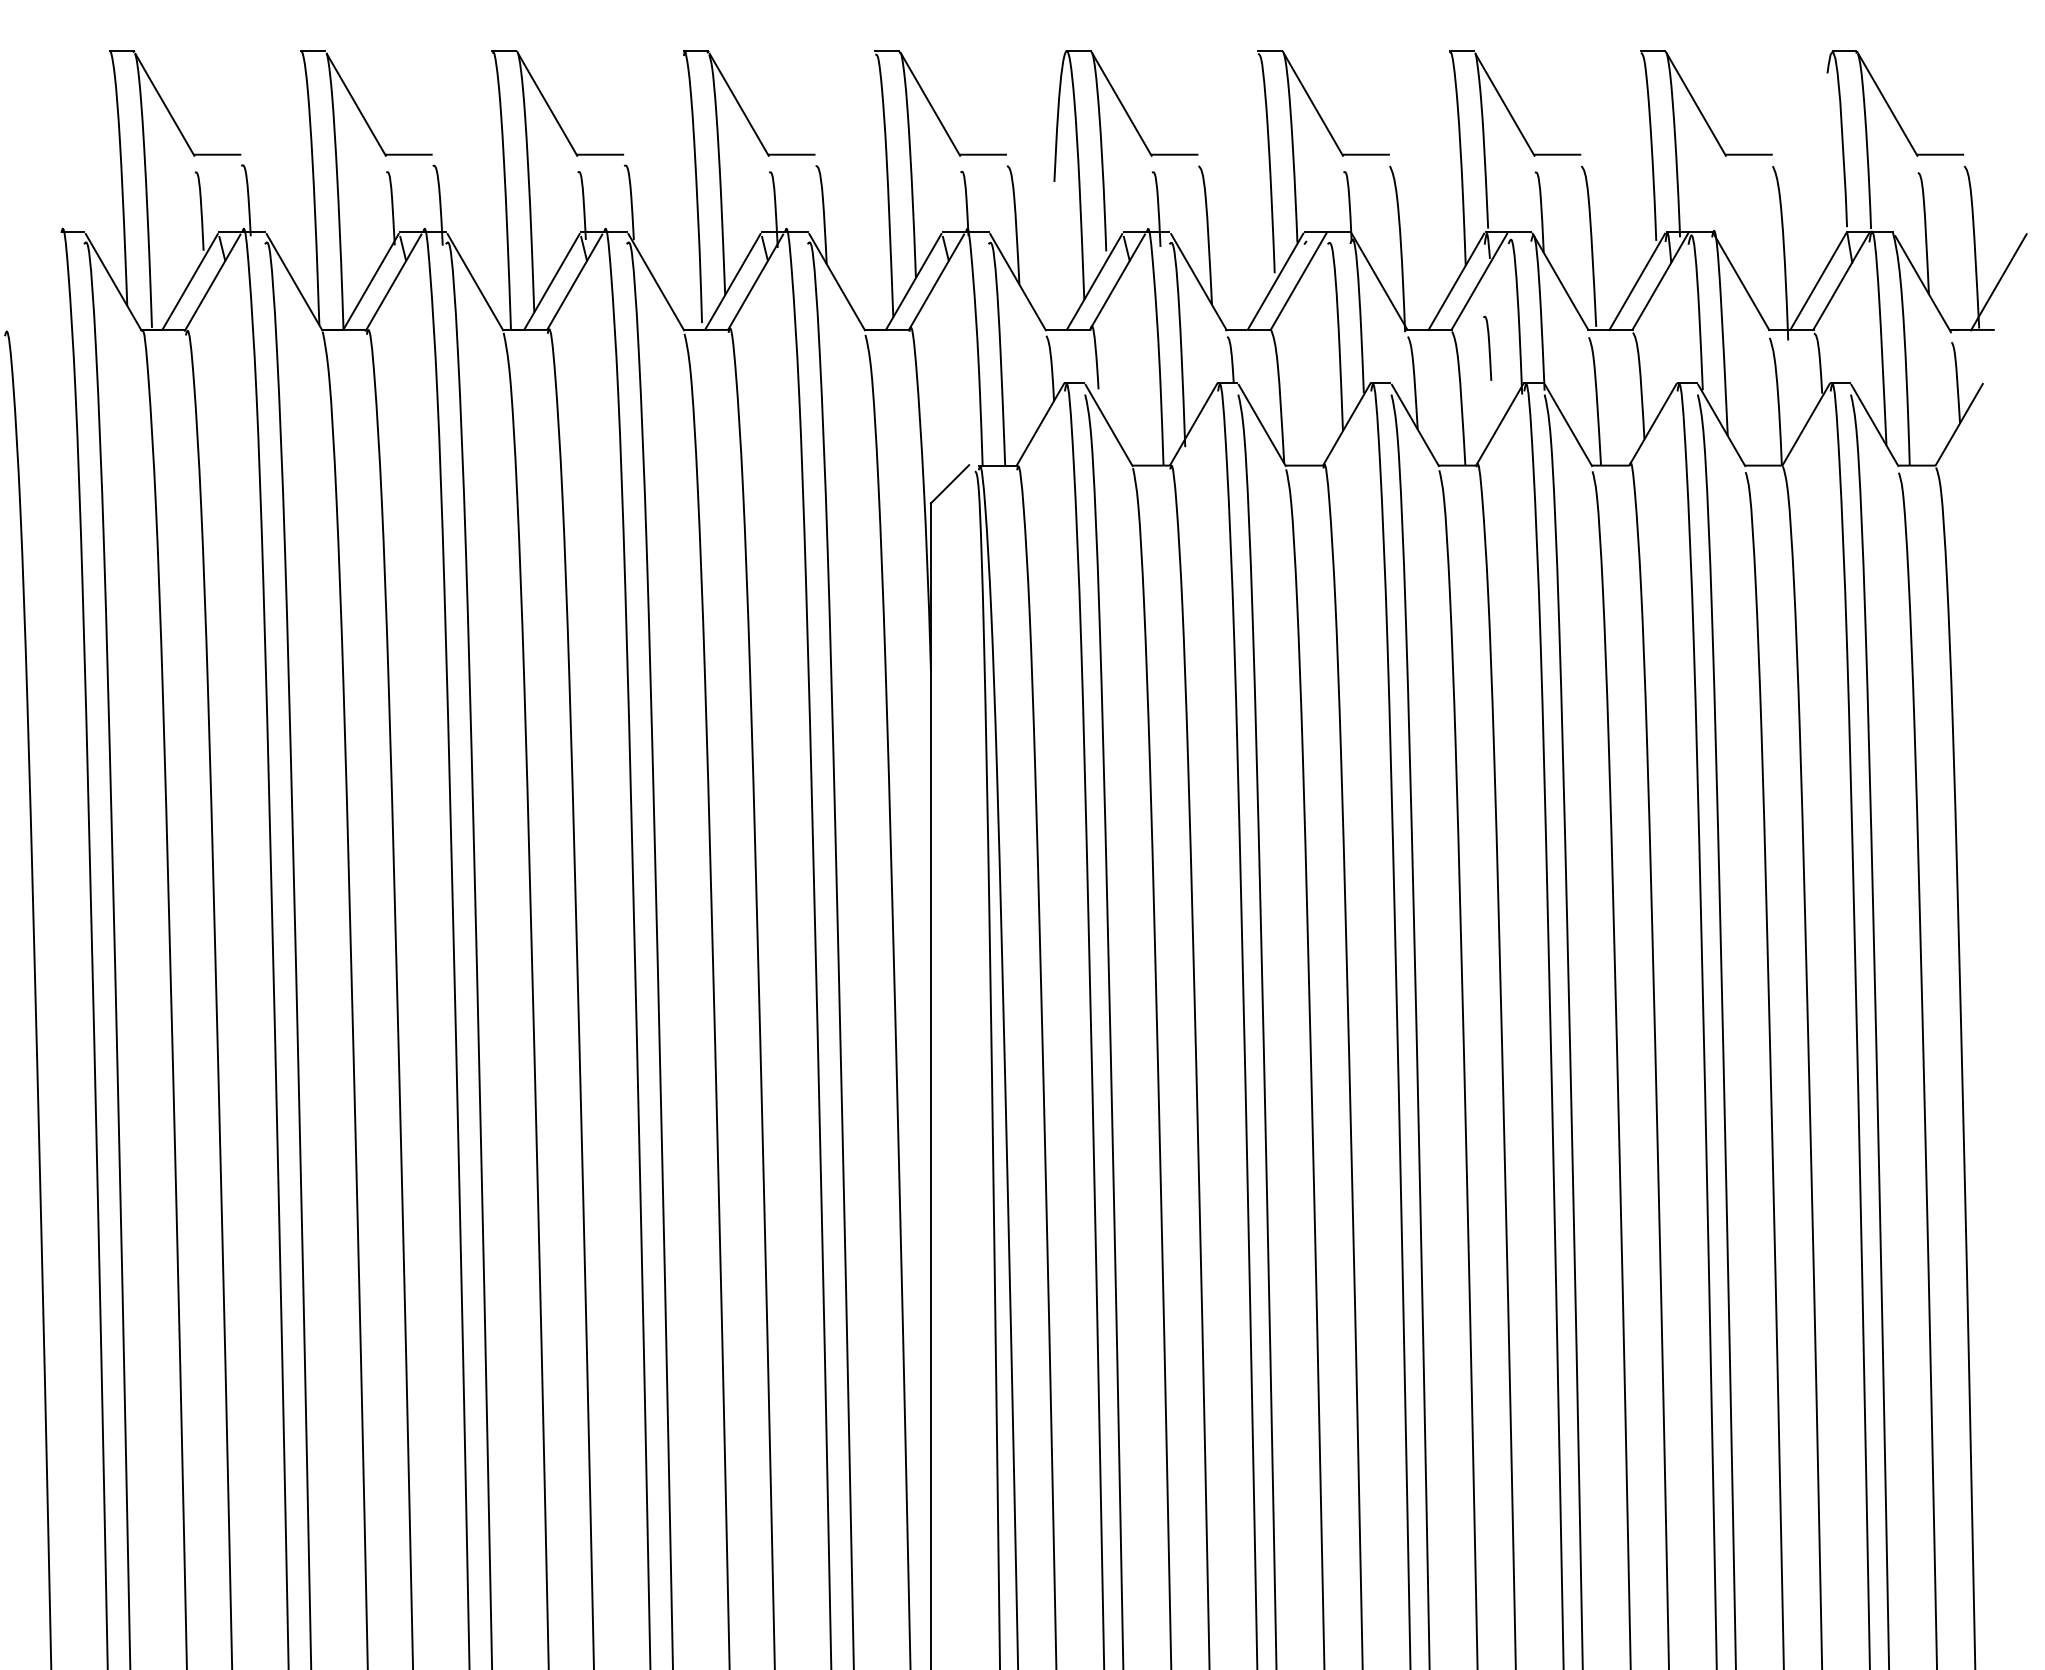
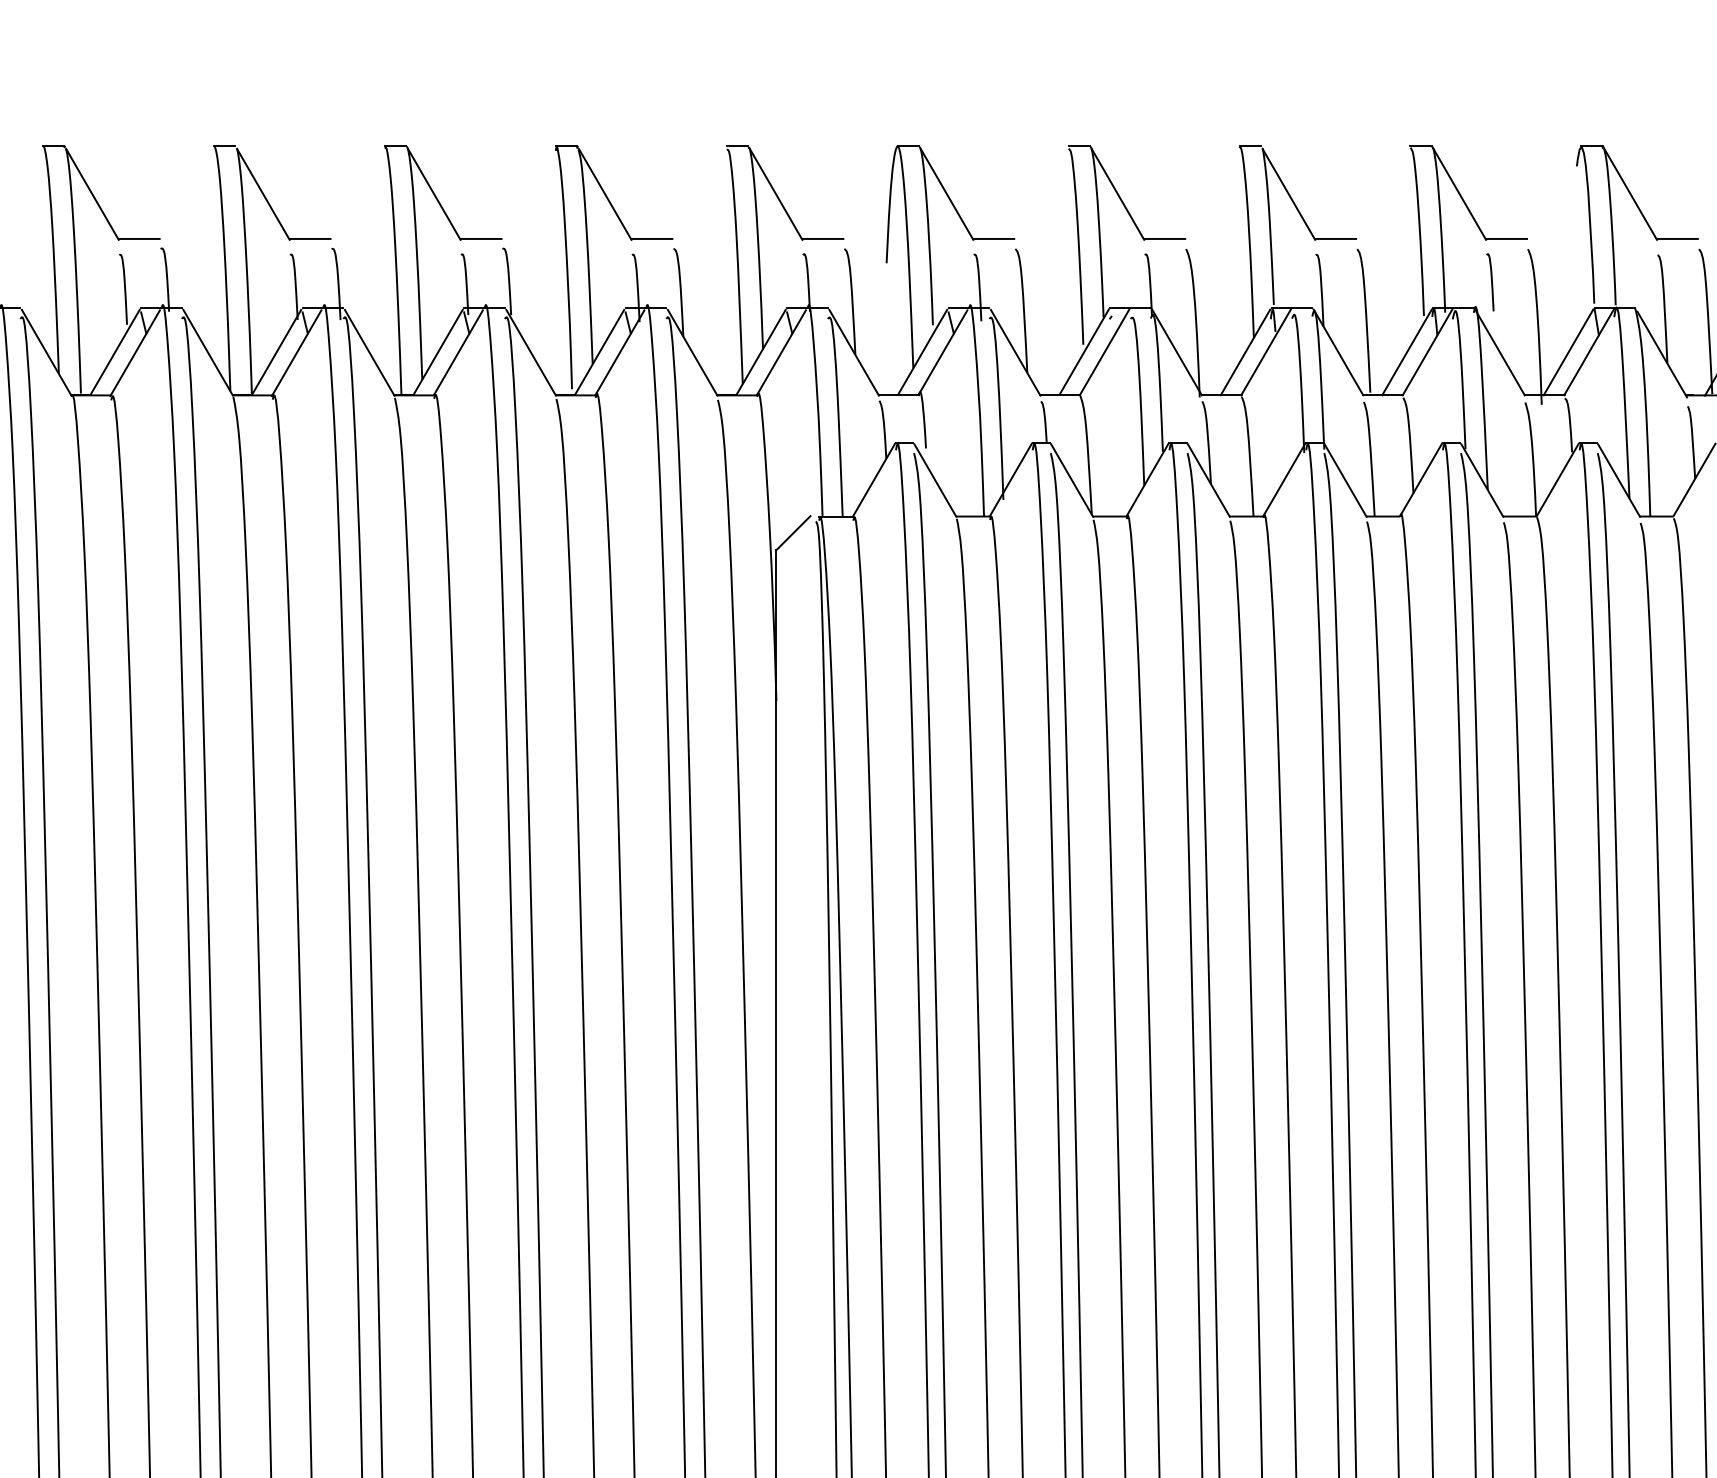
curve: (1488, 347) -> (1491, 281), moved

